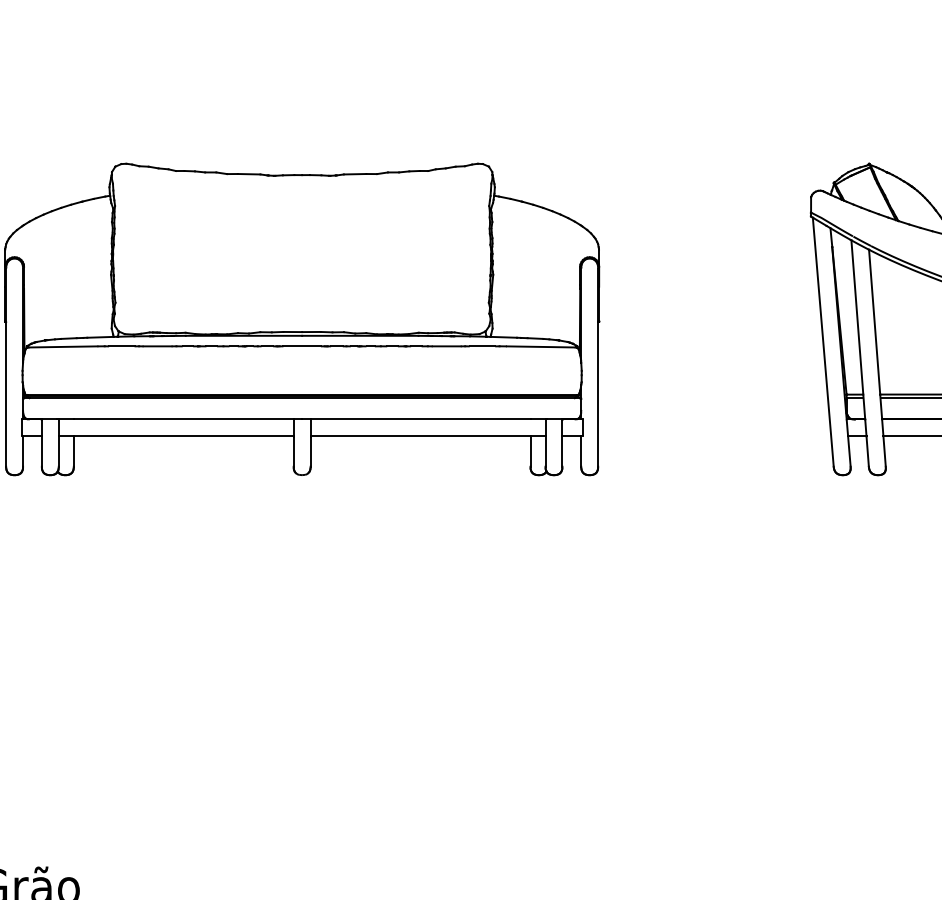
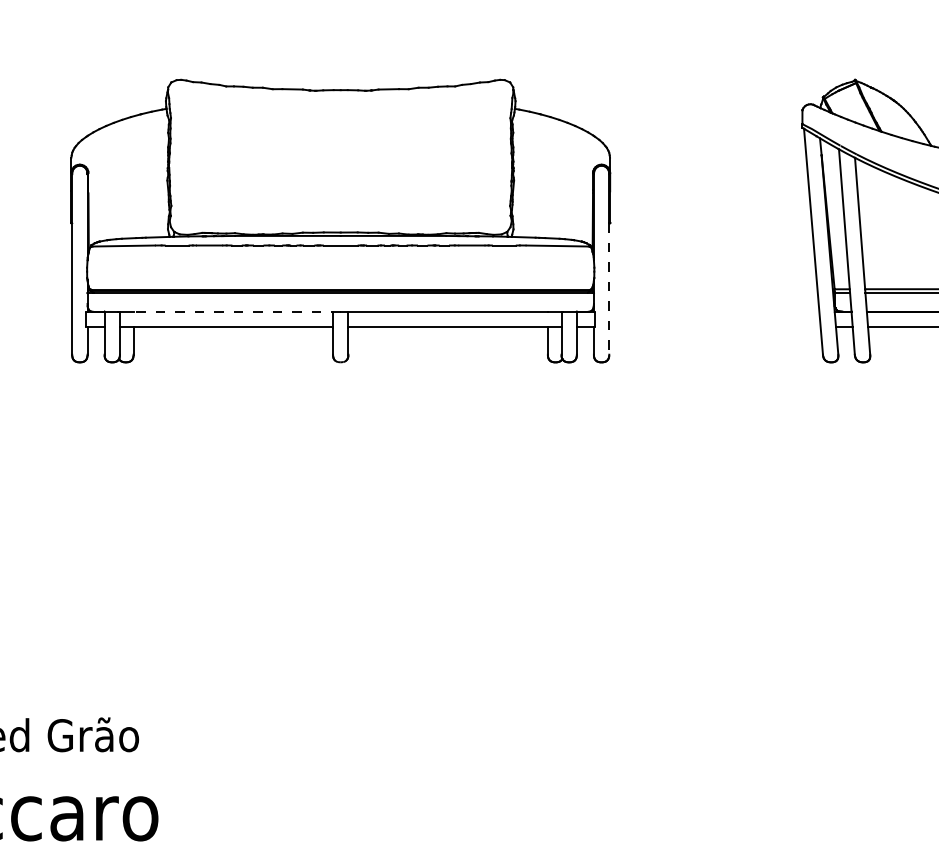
line: (598, 393) -> (609, 288), solid -> dashed
line: (188, 419) -> (237, 311), solid -> dashed

